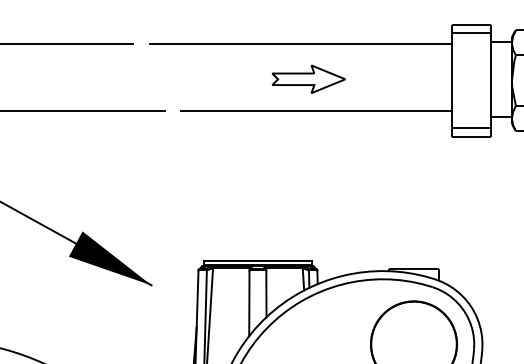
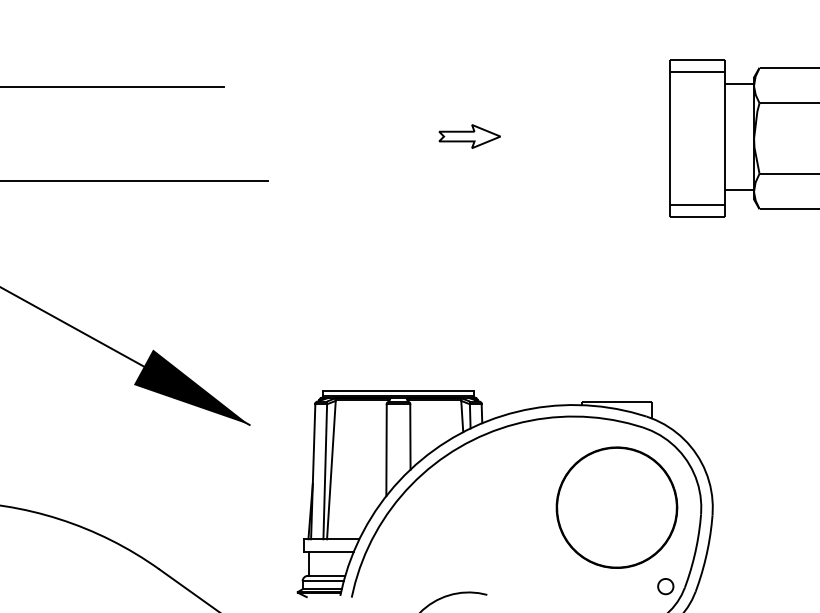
line: (300, 44) -> (458, 87), removed
part: (308, 79) -> (469, 136), size x0.6
line: (316, 111) -> (480, 181), removed

